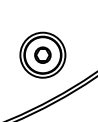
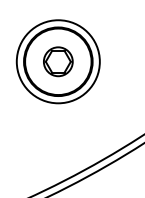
part: (42, 54) -> (57, 60), moved

